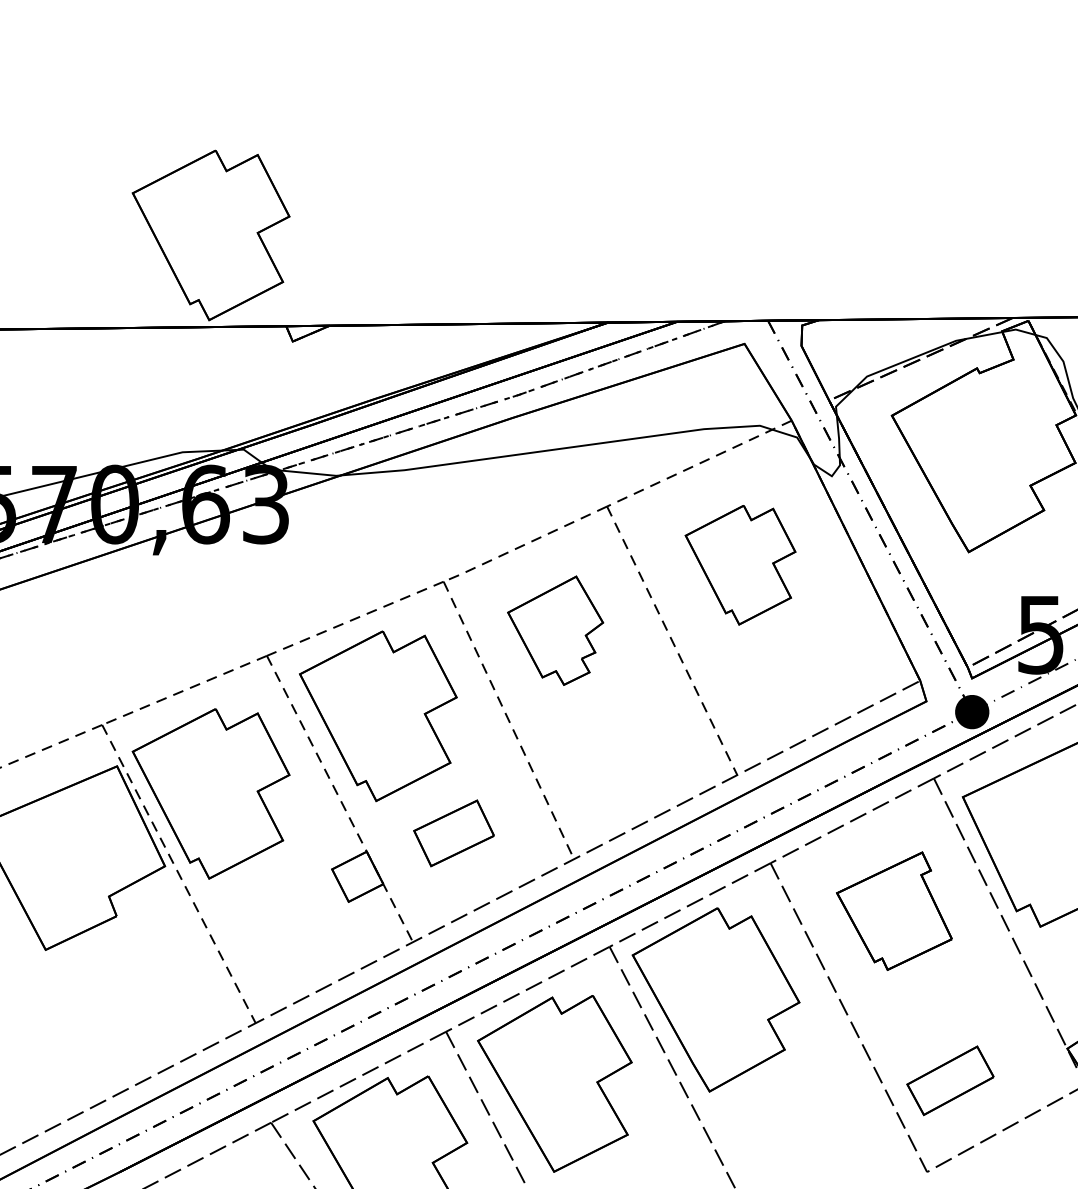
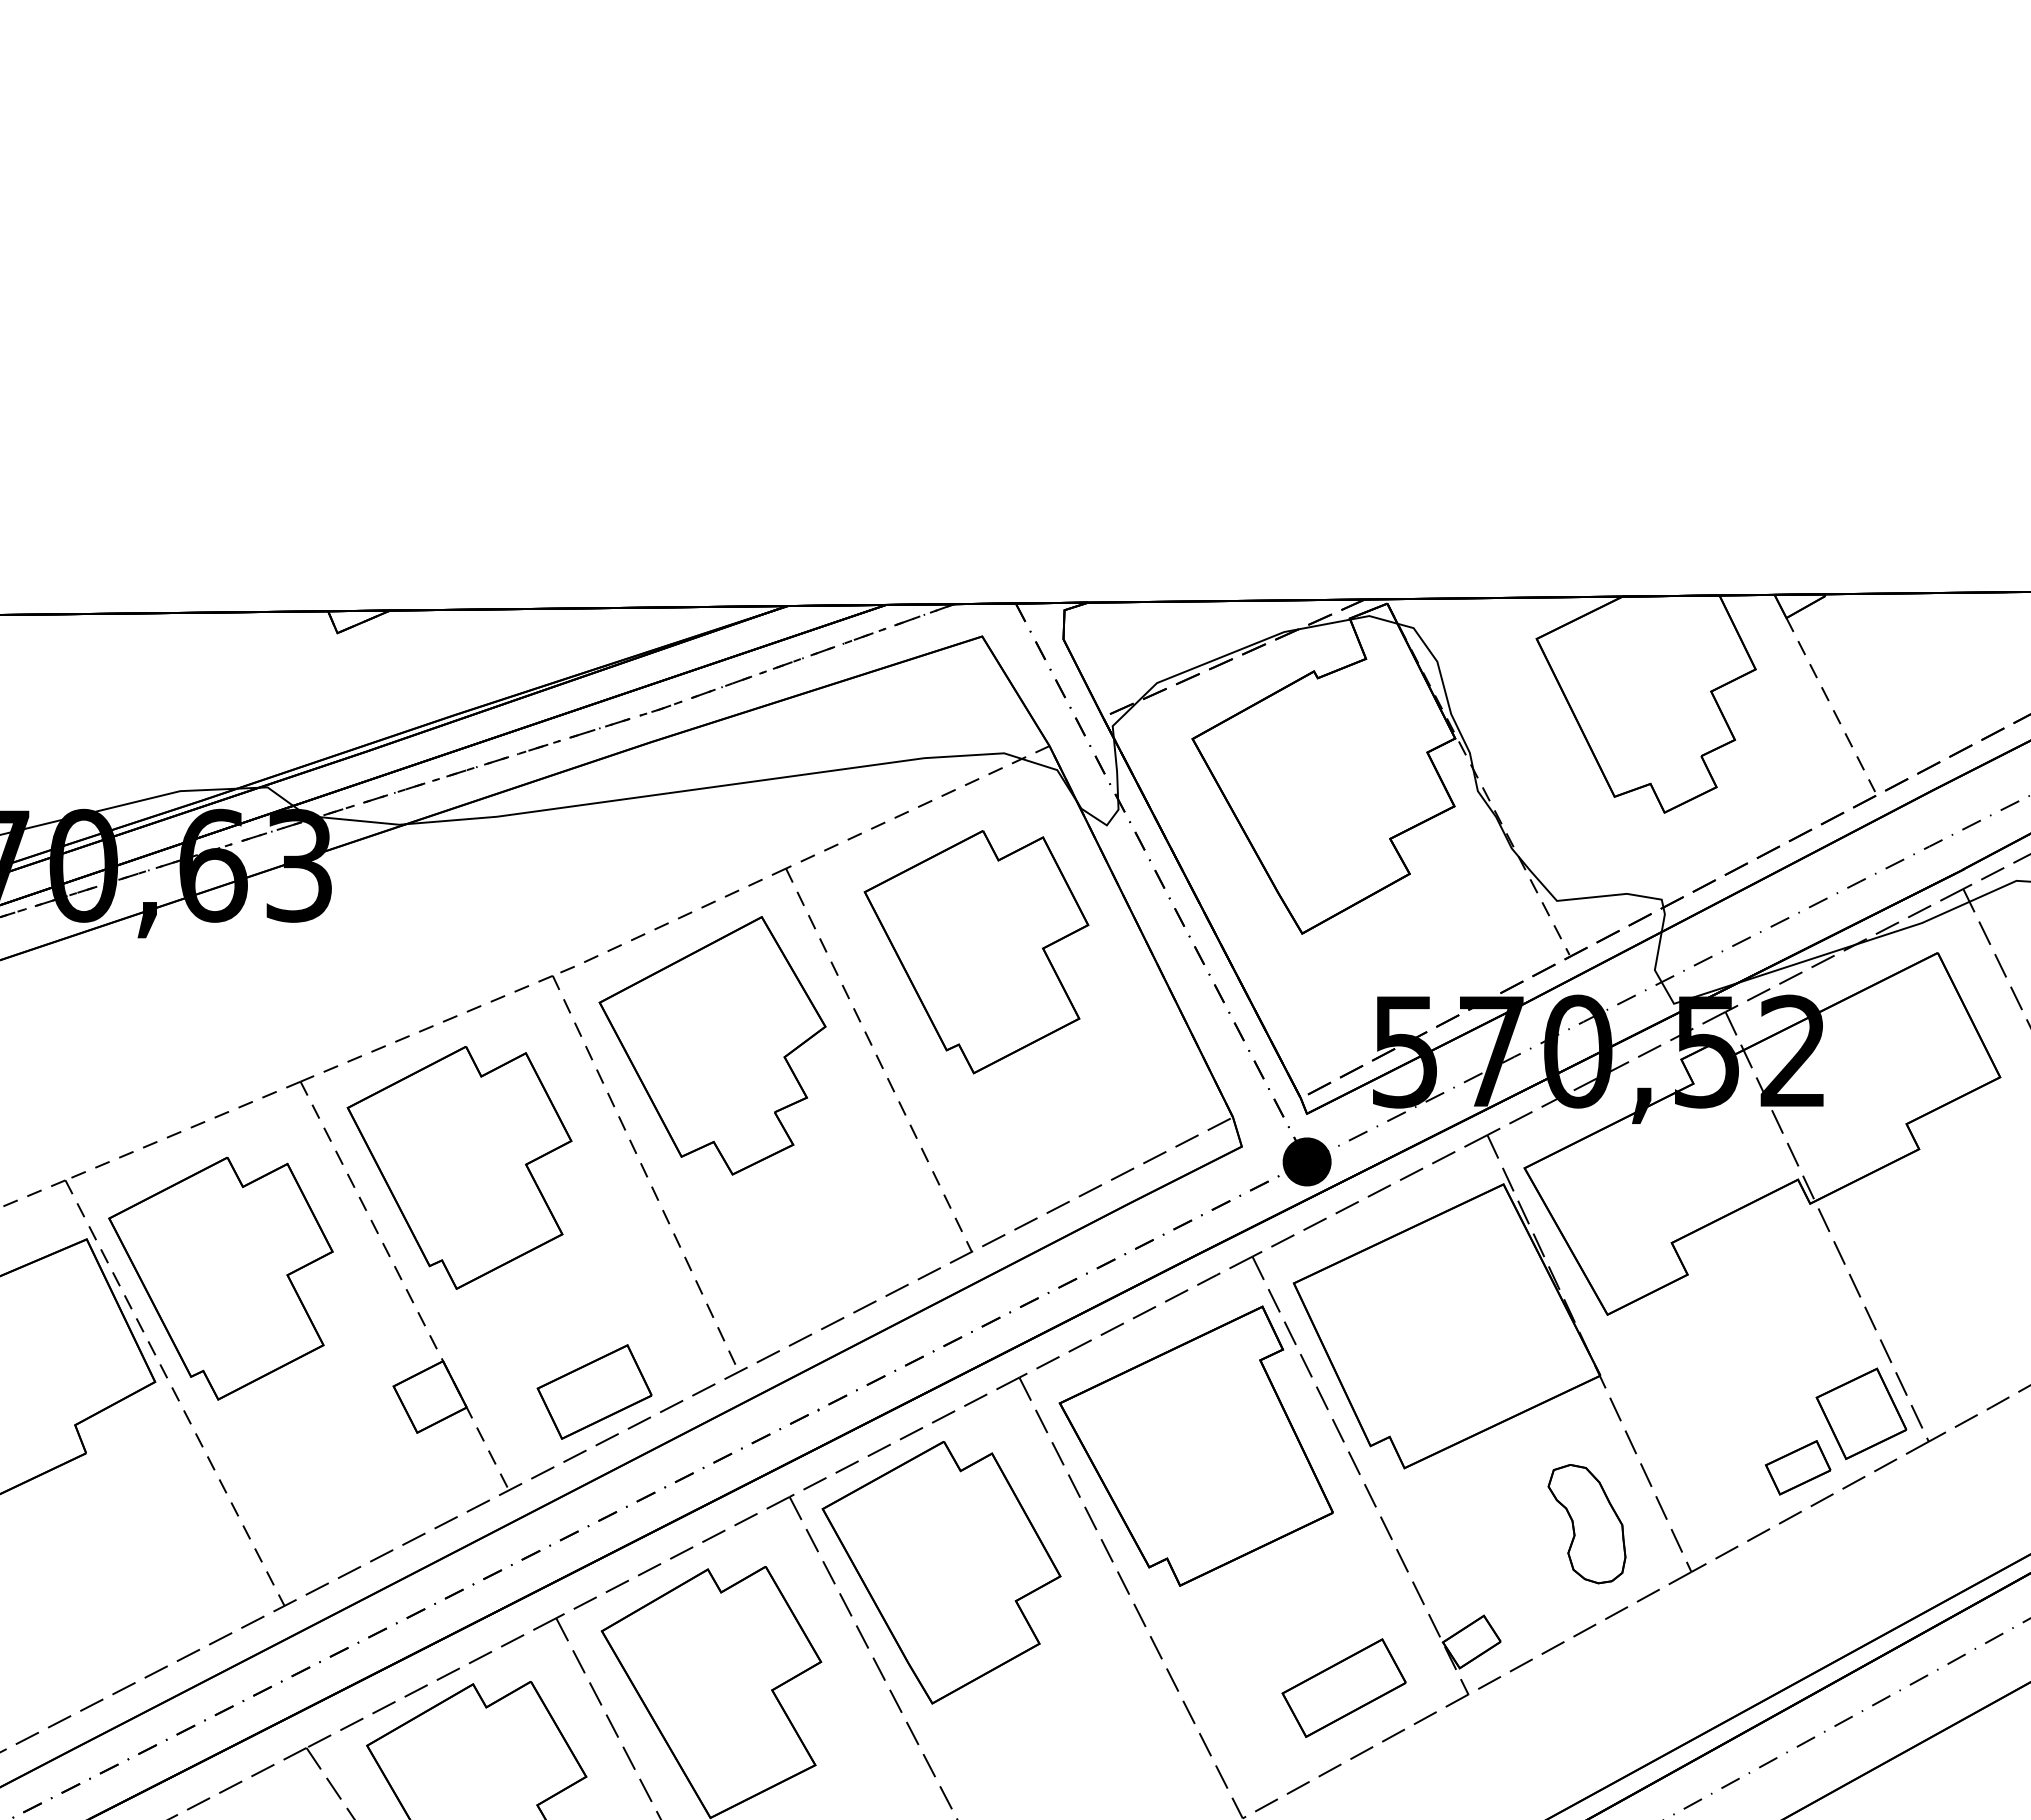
part: (210, 235) -> (220, 481), removed
part: (740, 565) -> (976, 952), size x1.43
part: (555, 630) -> (712, 1045), size x1.67
part: (453, 833) -> (594, 1391), moved
part: (894, 910) -> (1195, 1445), size x1.67
part: (950, 1080) -> (1343, 1687), moved

